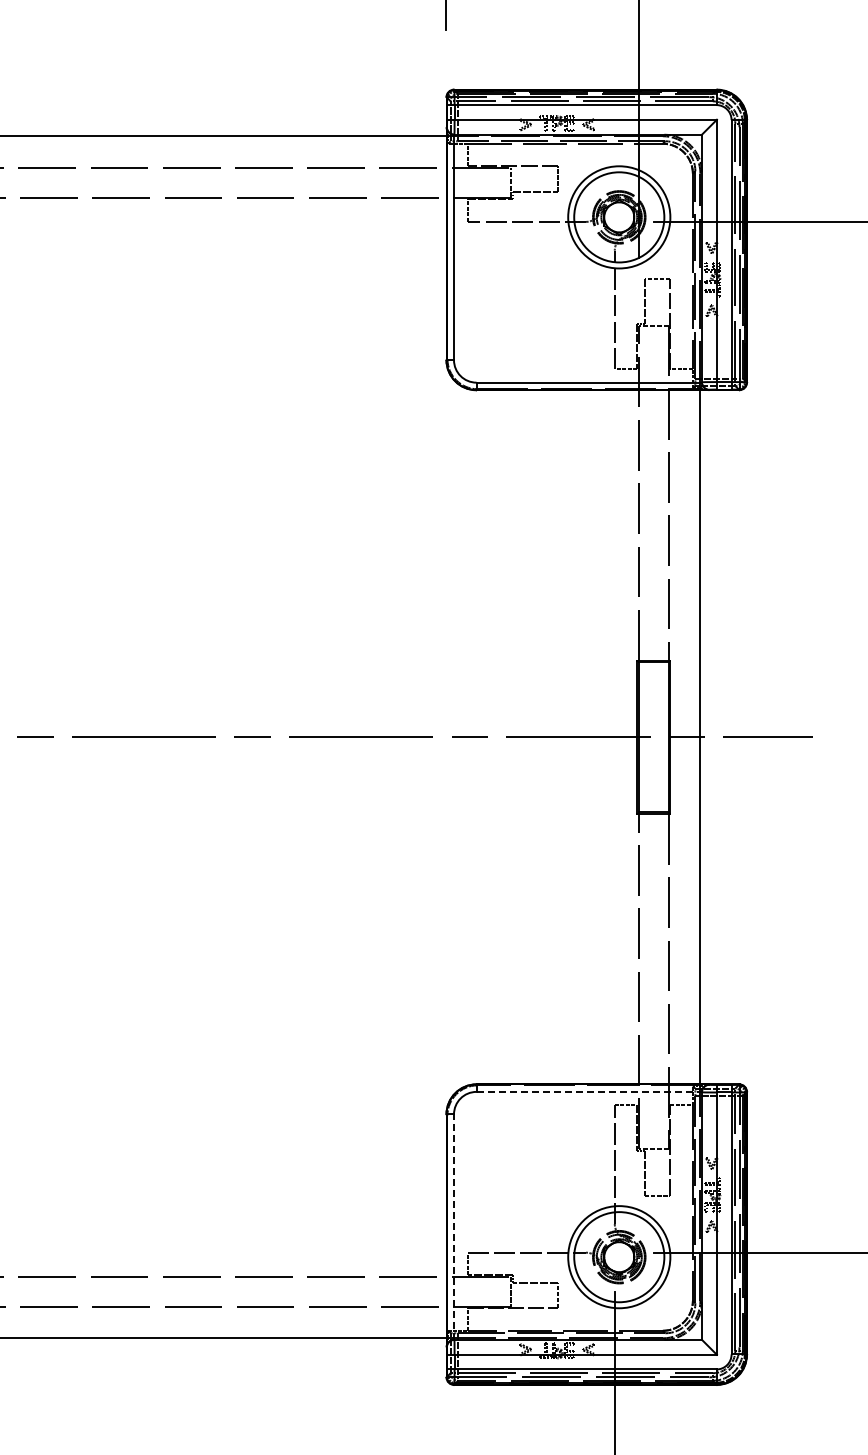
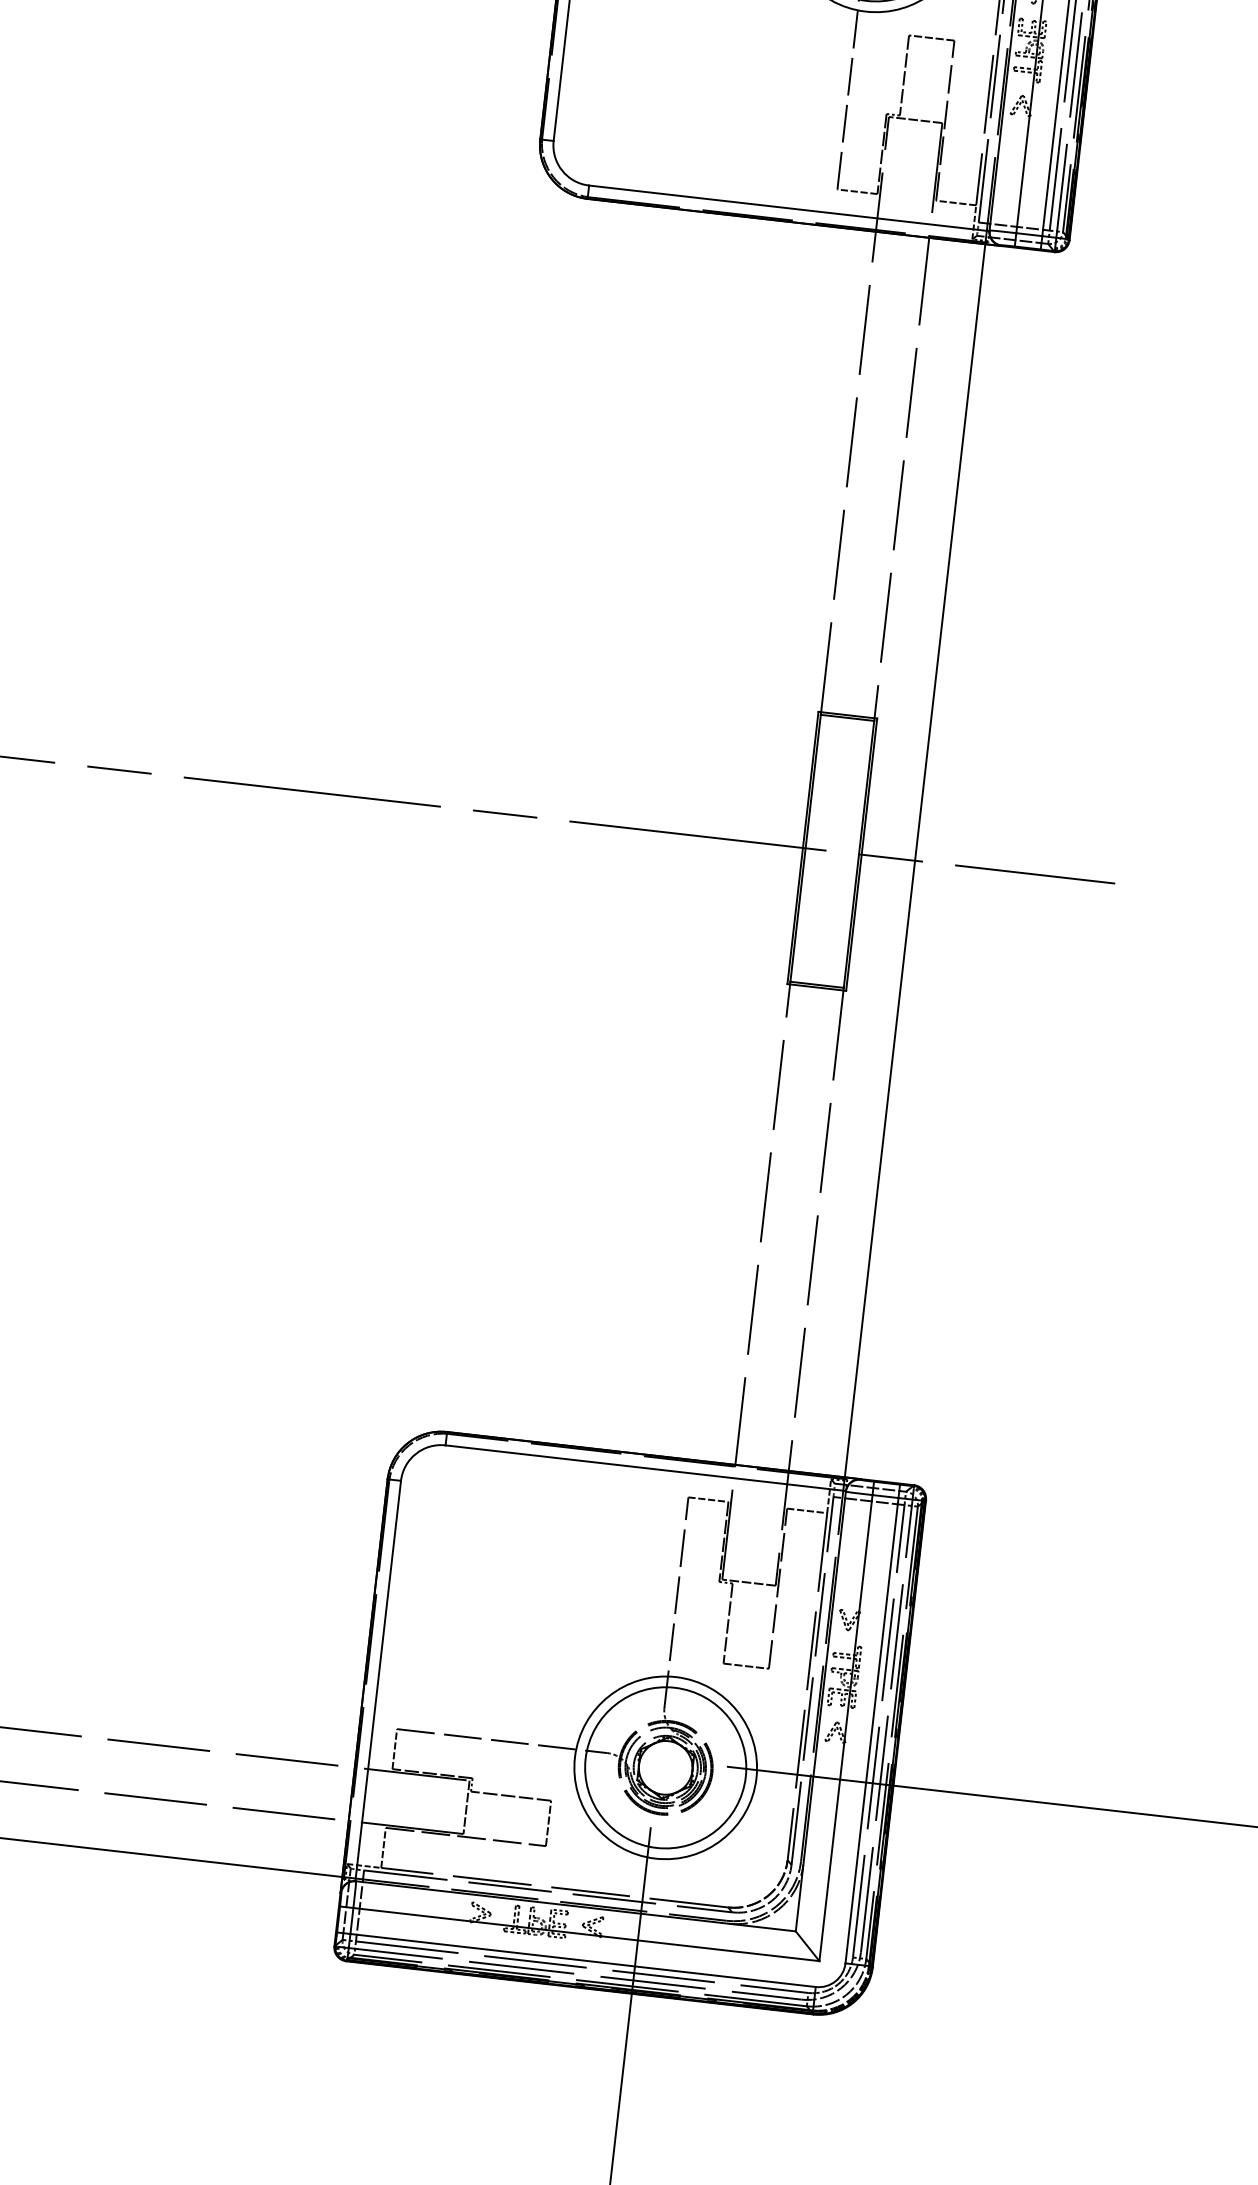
line: (589, 1091) -> (646, 1467), dashed -> solid
line: (454, 1227) -> (379, 1681), dashed -> solid

